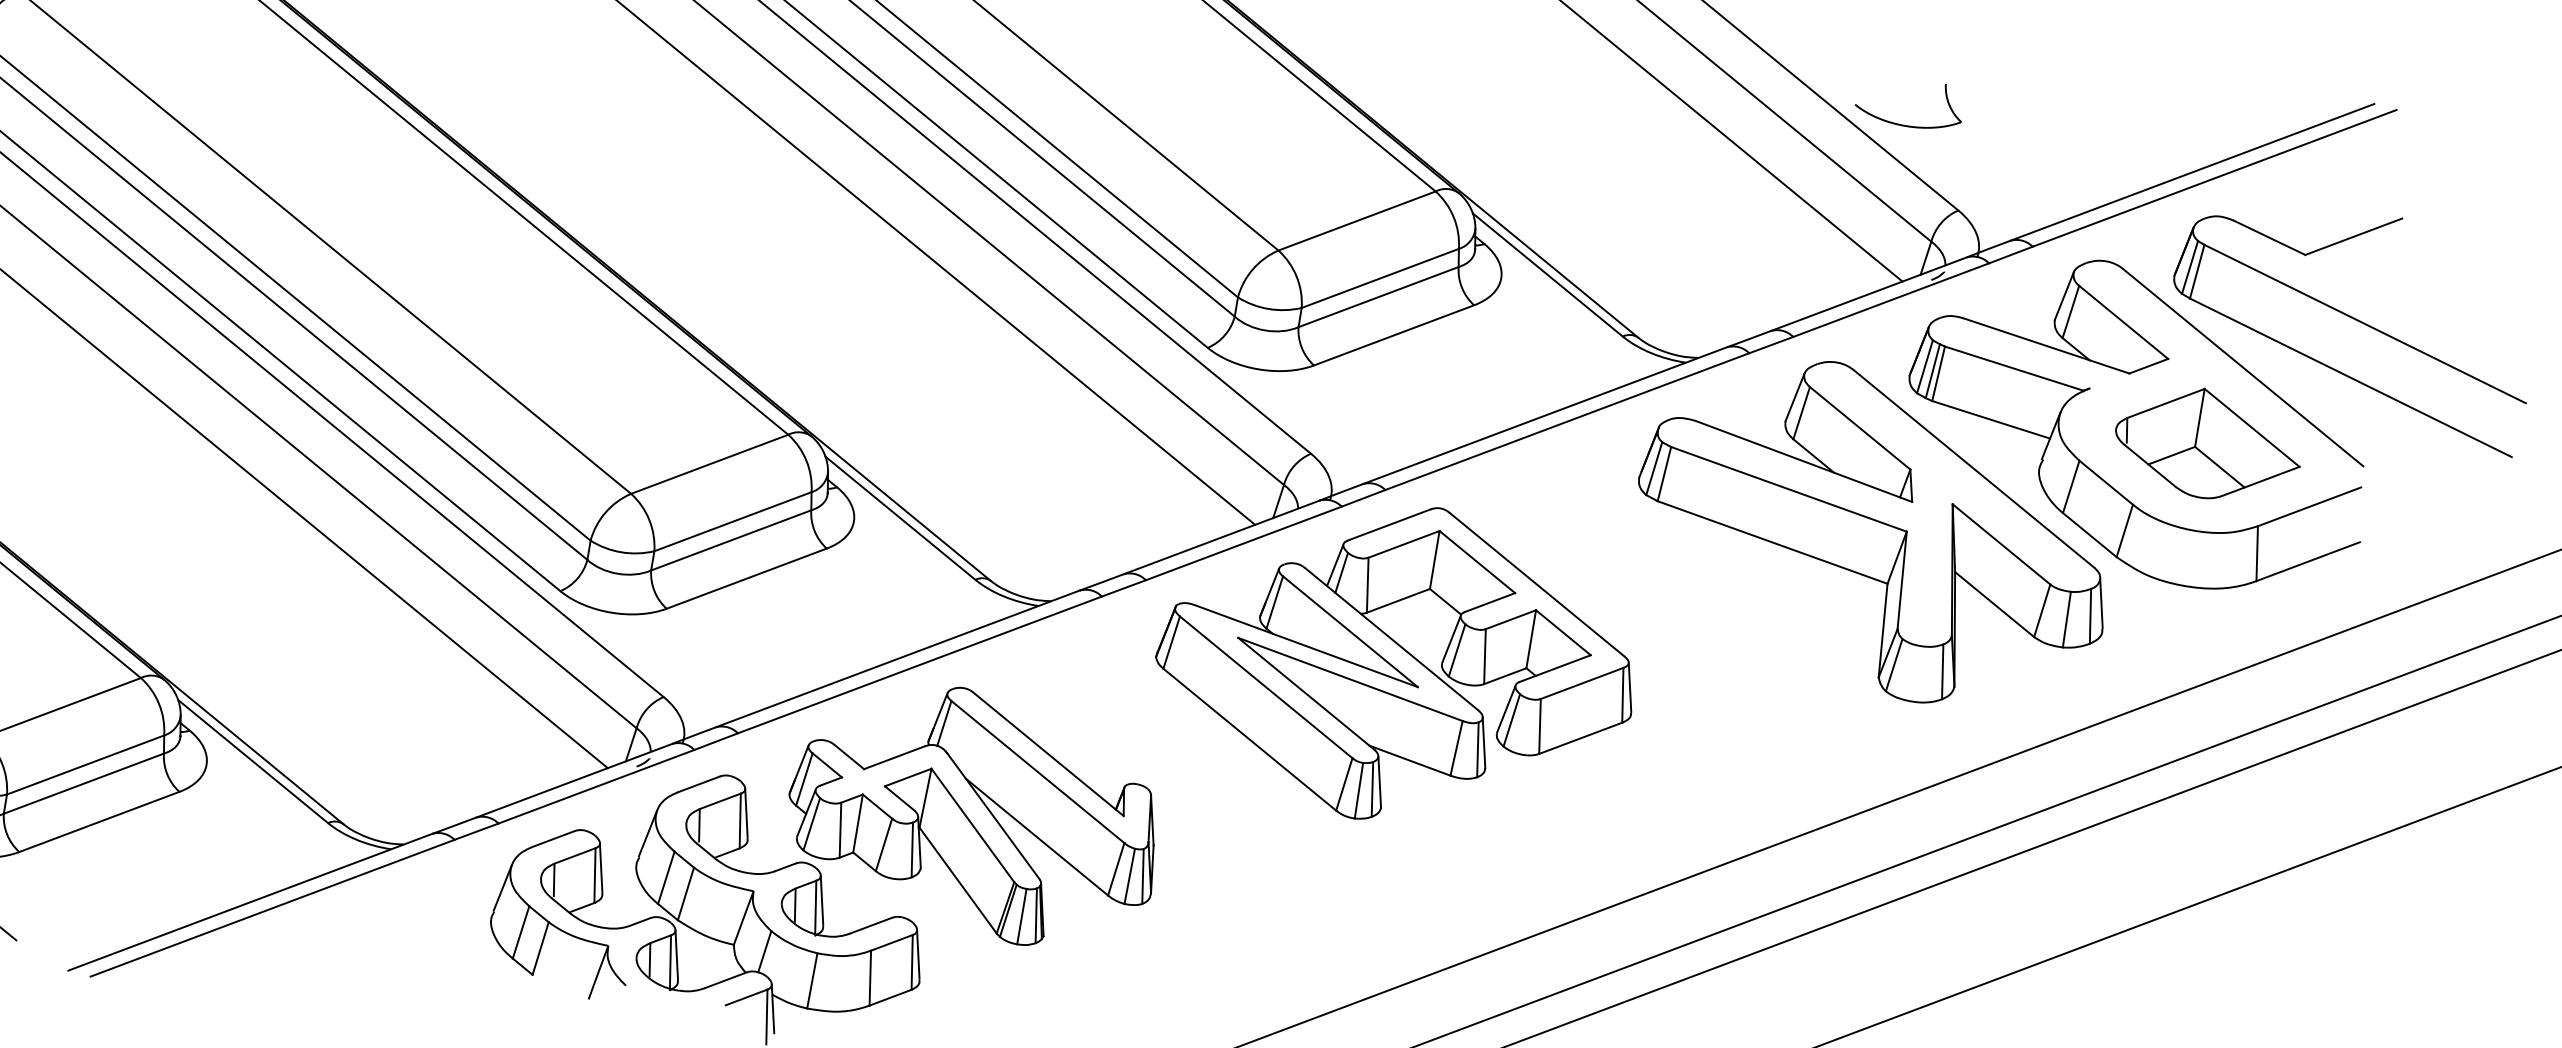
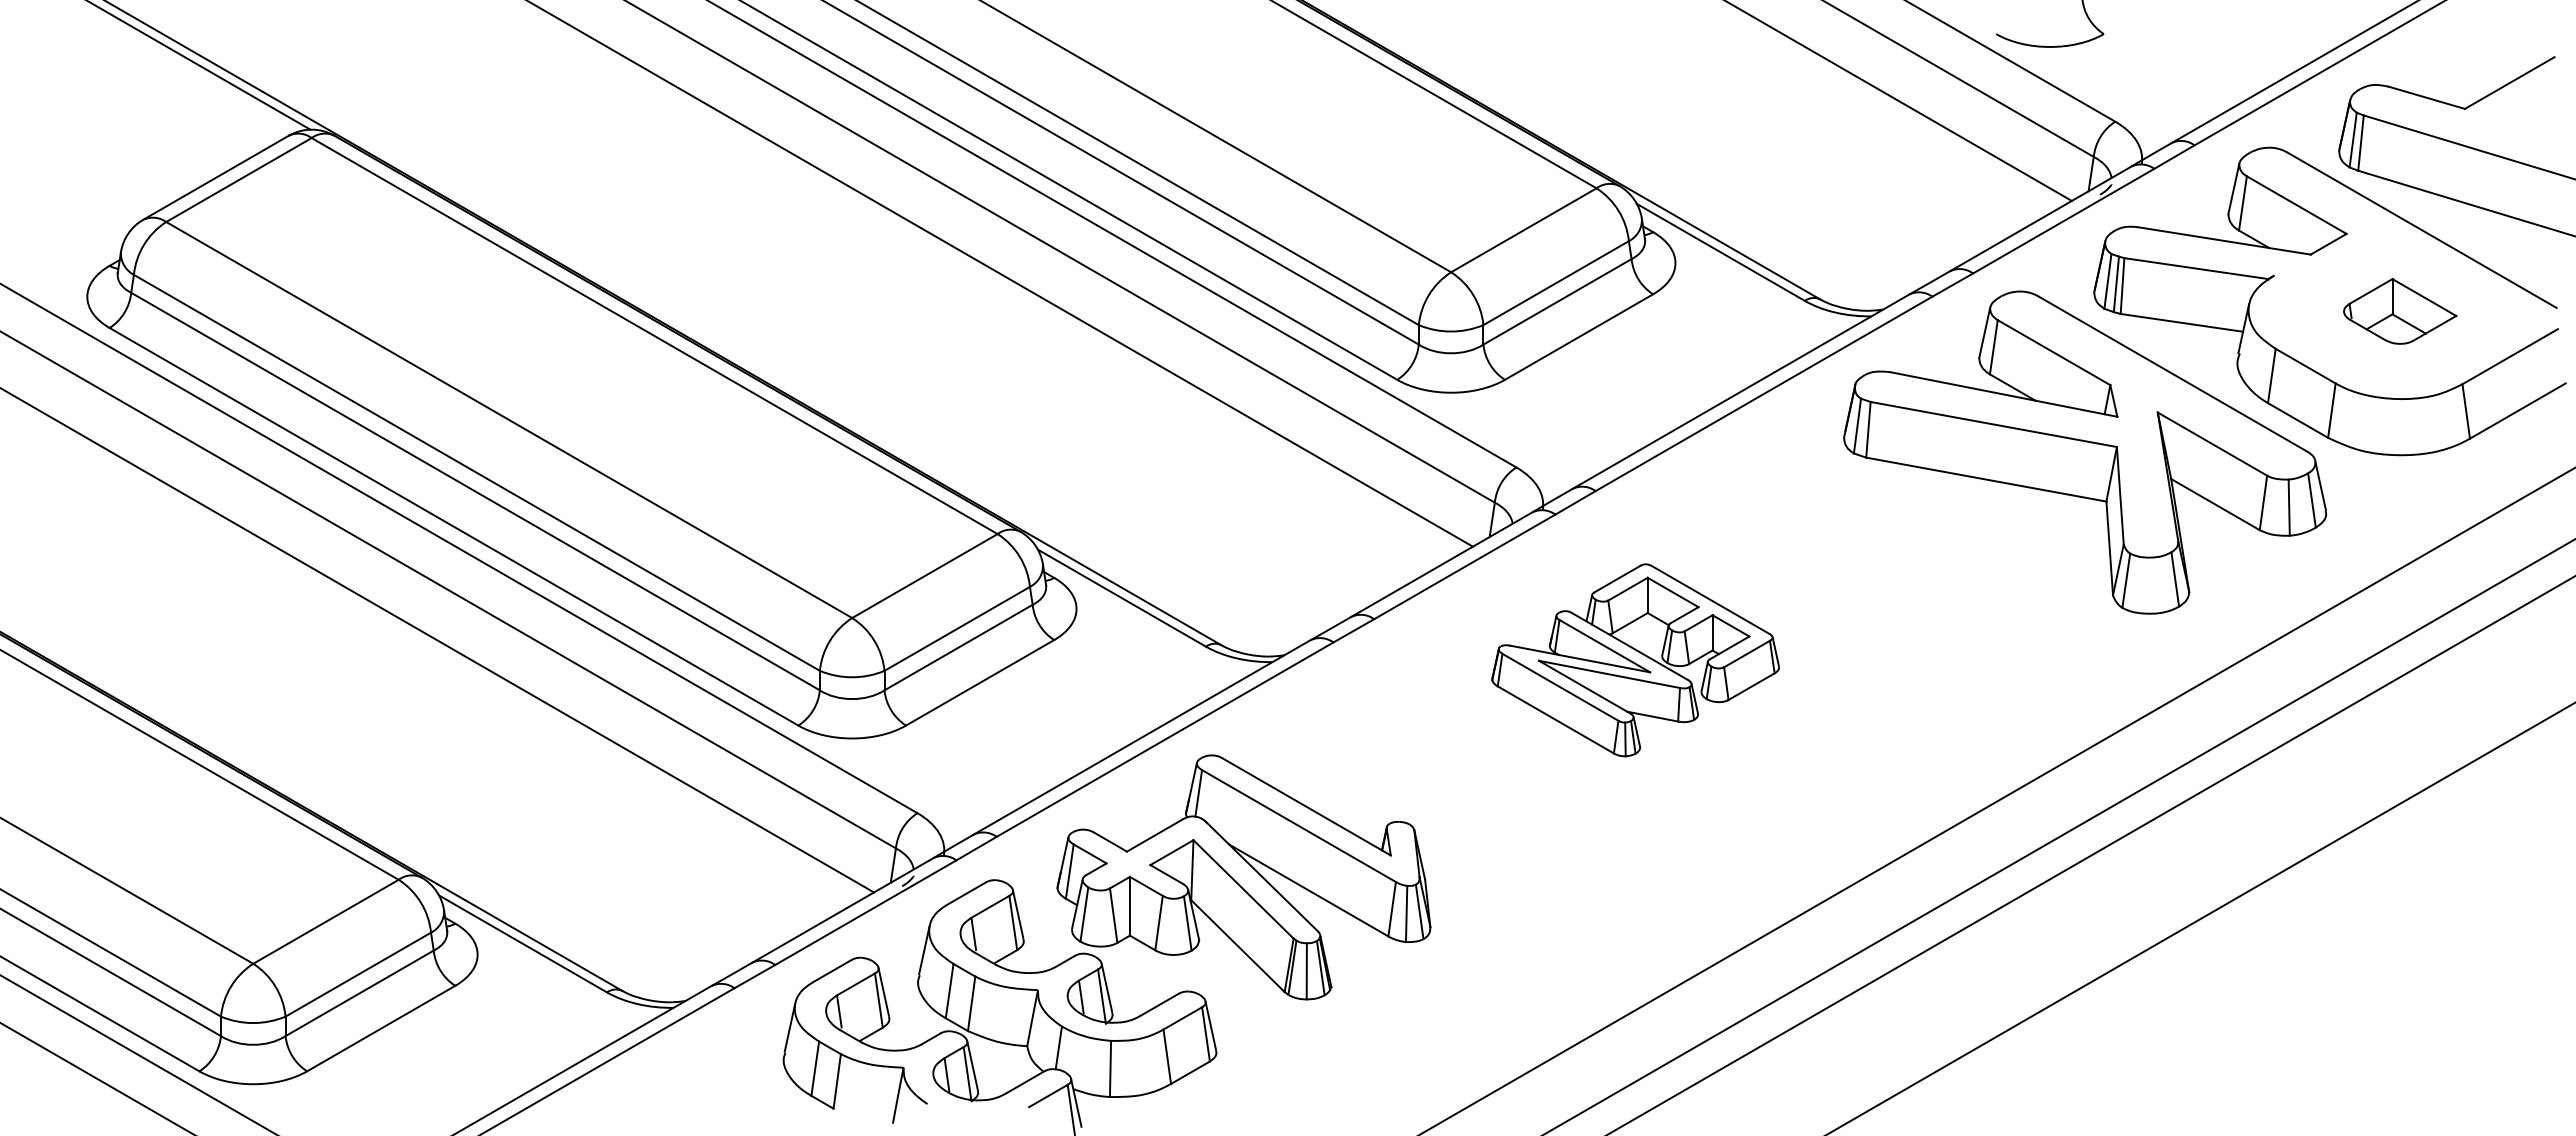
part: (2207, 444) -> (2399, 311), size x0.6
part: (1396, 663) -> (1635, 660), size x0.6

